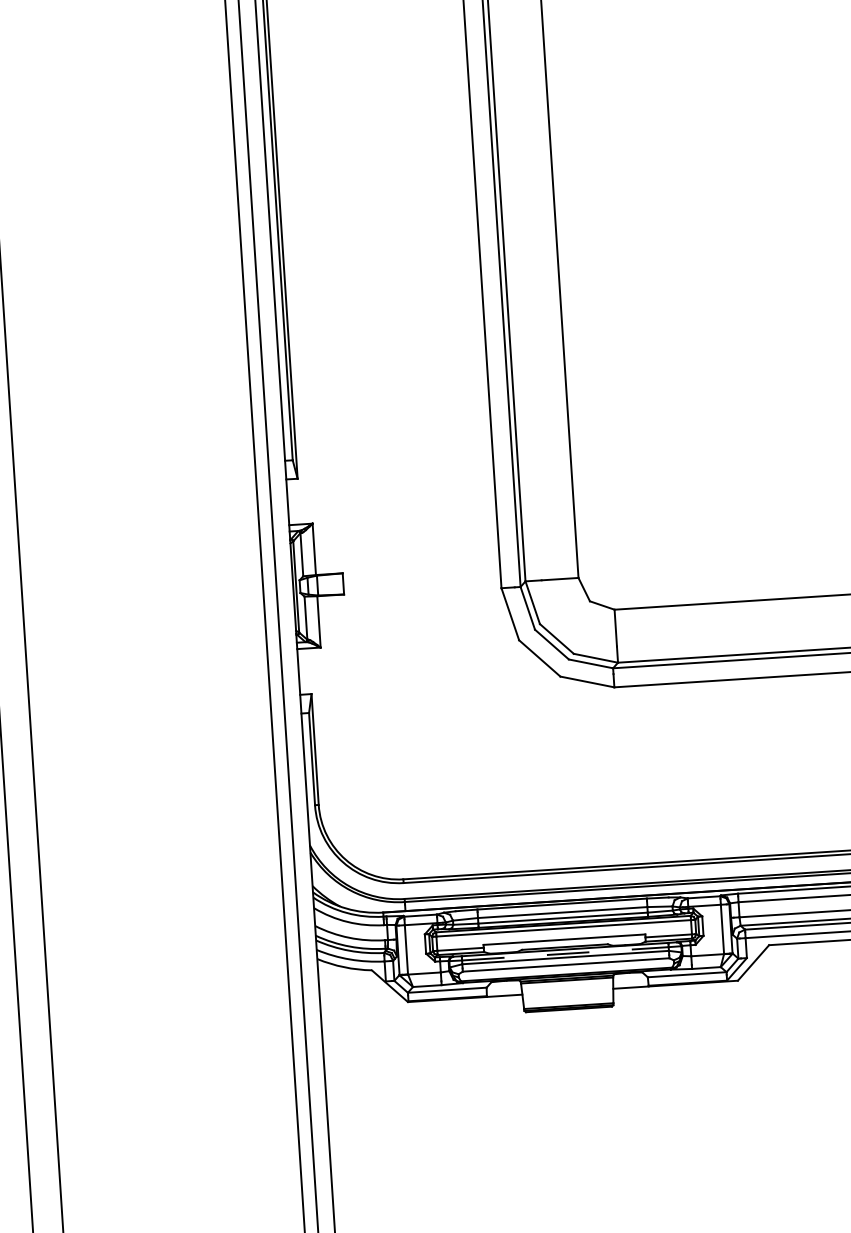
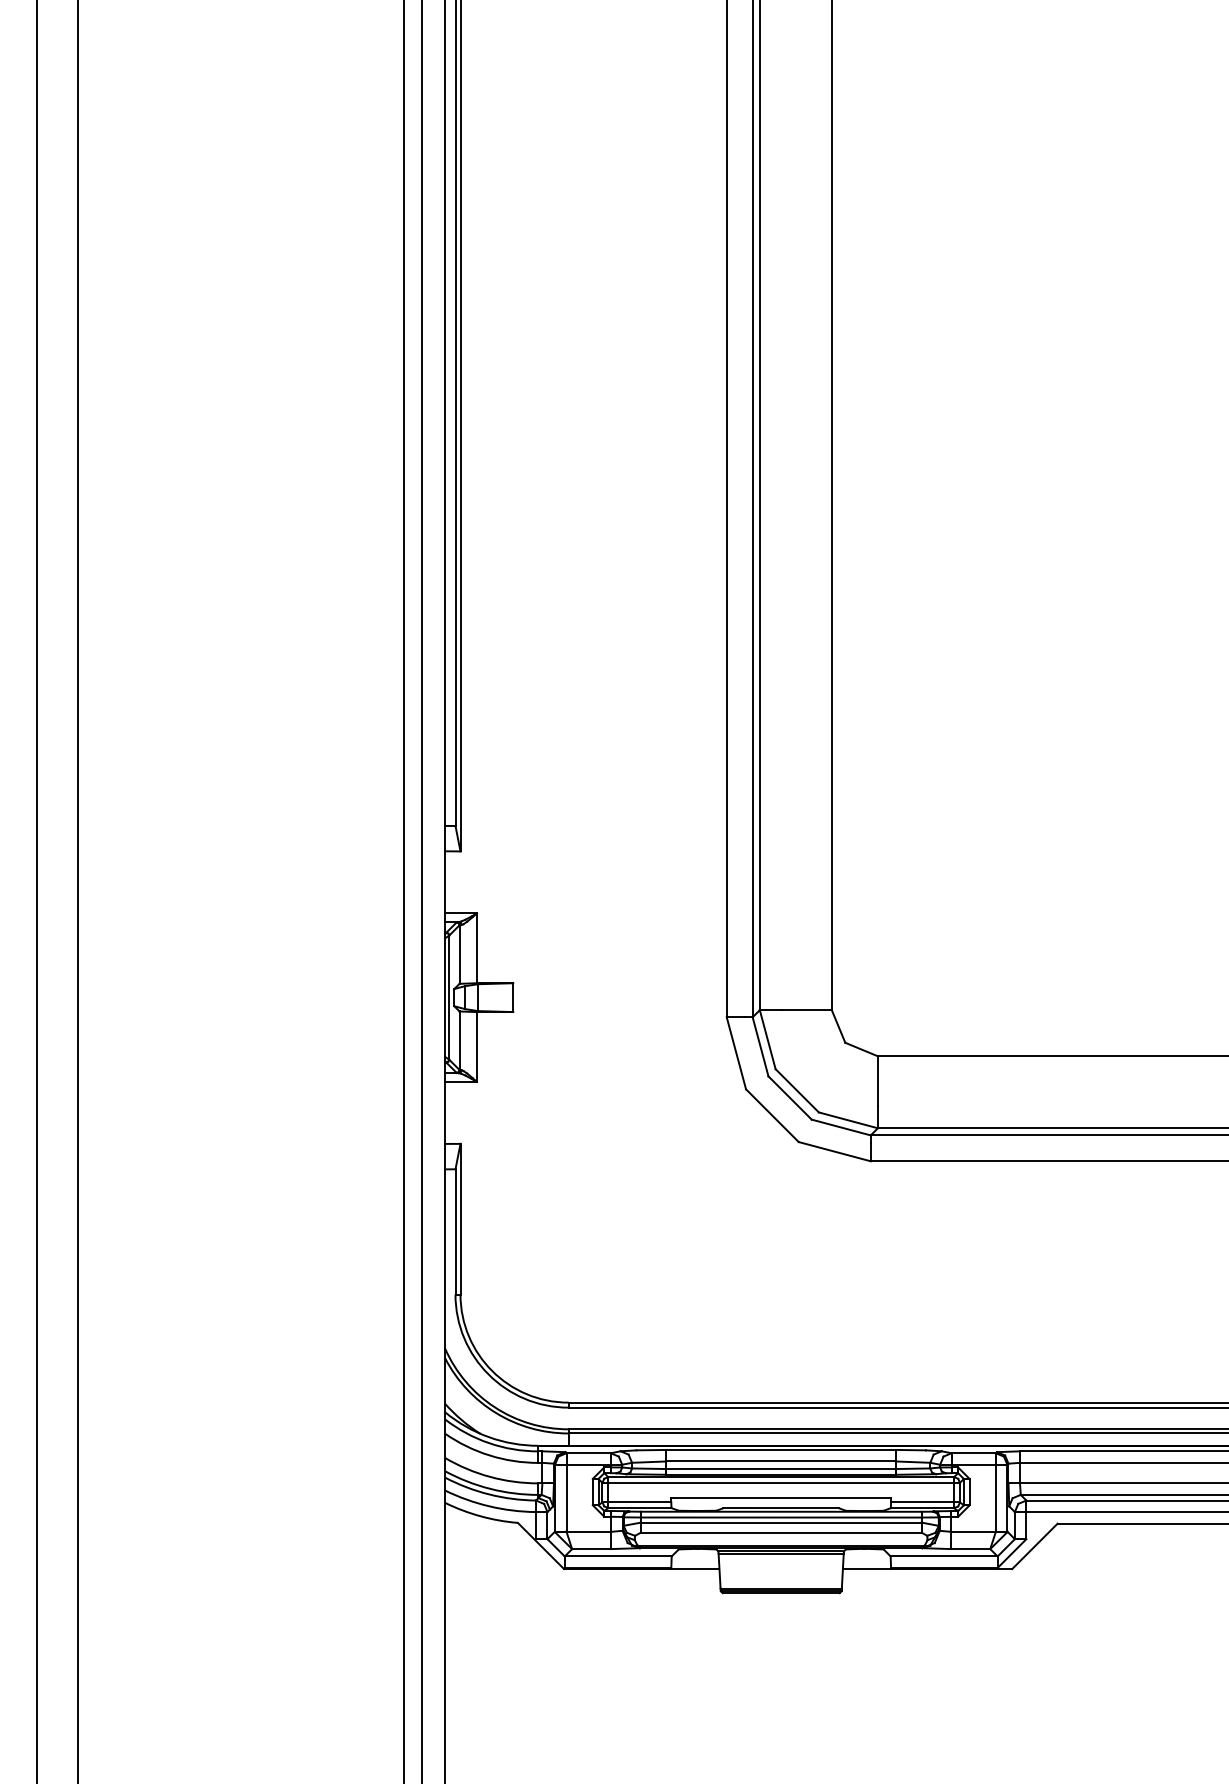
line: (565, 953) -> (781, 1517), dashed -> solid

